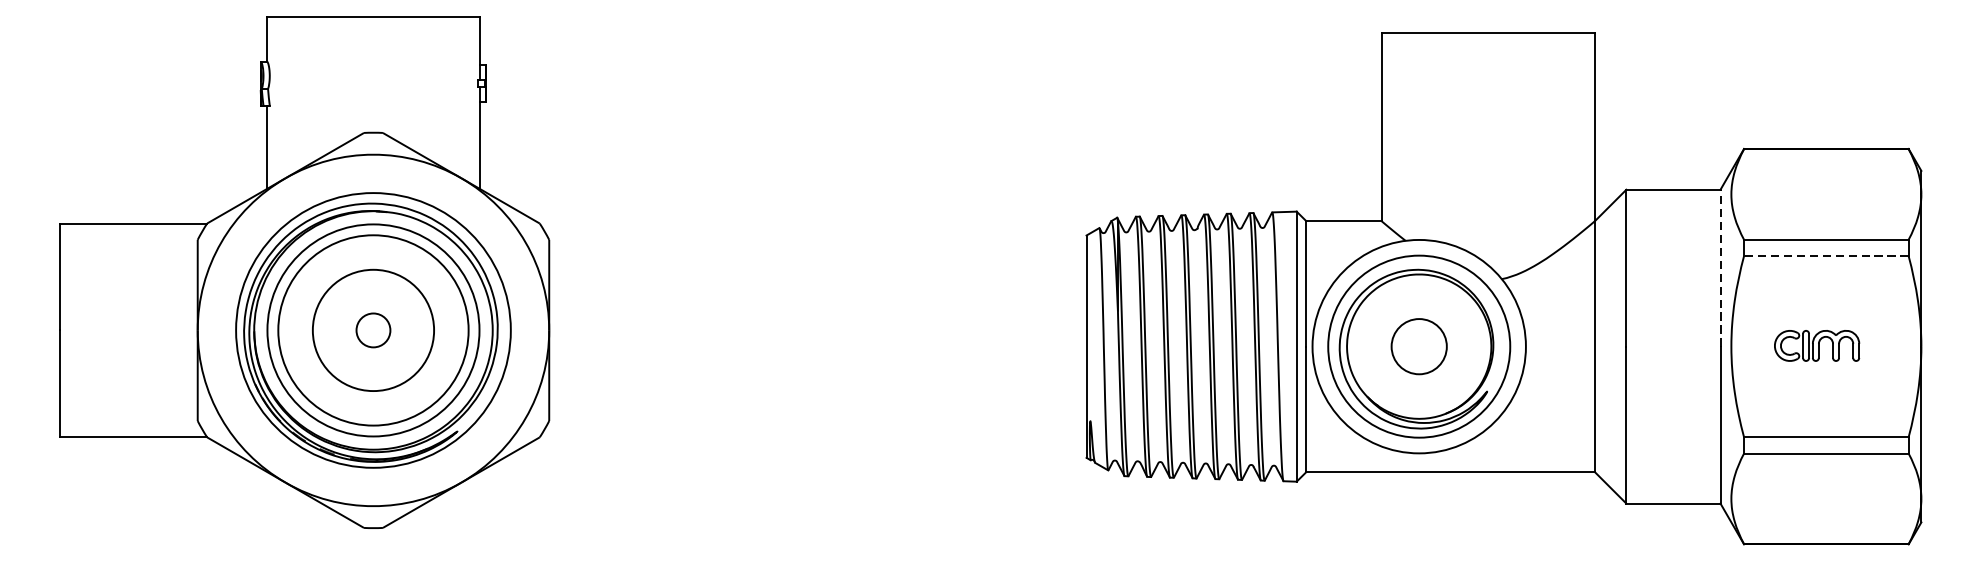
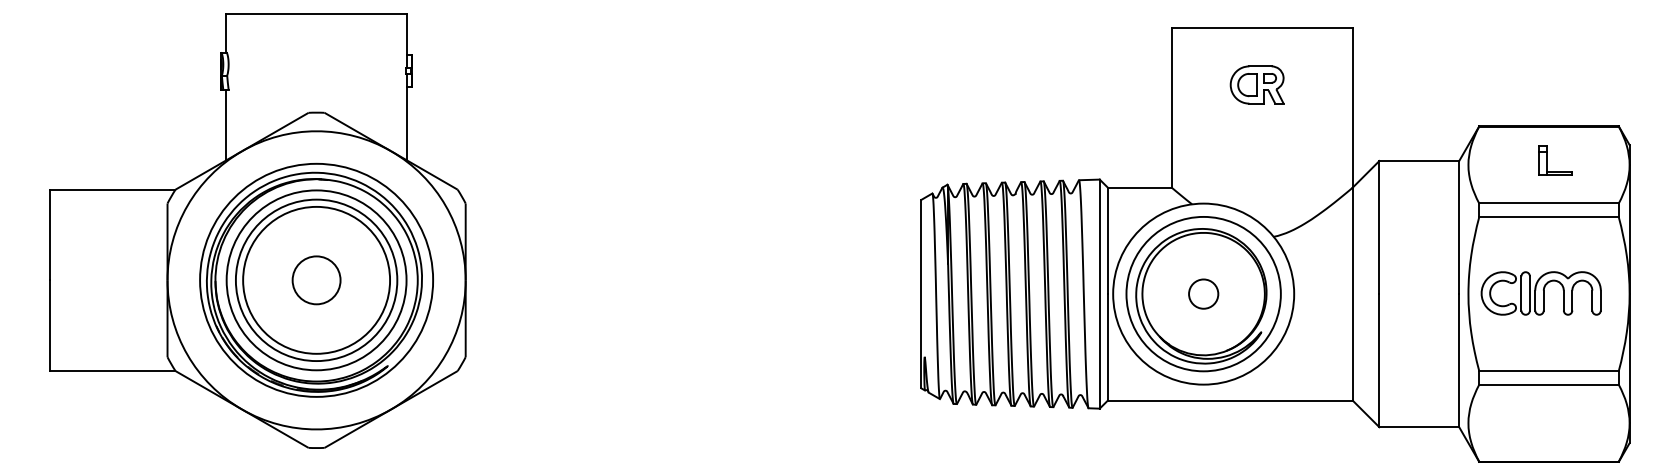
part: (1481, 99) -> (1256, 84), added
part: (1824, 189) -> (1547, 160), added
line: (1826, 256) -> (1549, 217), dashed -> solid
line: (1720, 268) -> (1459, 227), dashed -> solid
circle: (373, 329) -> (316, 279), size x1.43
circle: (373, 330) -> (316, 280), size x1.67
circle: (1419, 345) -> (1203, 293), size x0.62
part: (1816, 345) -> (1540, 293), size x1.67

